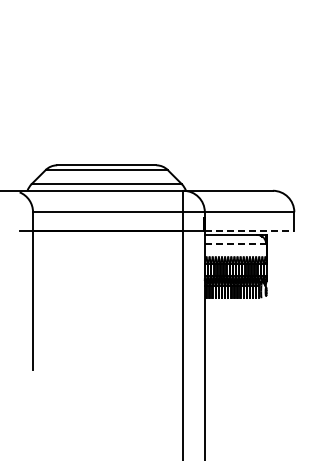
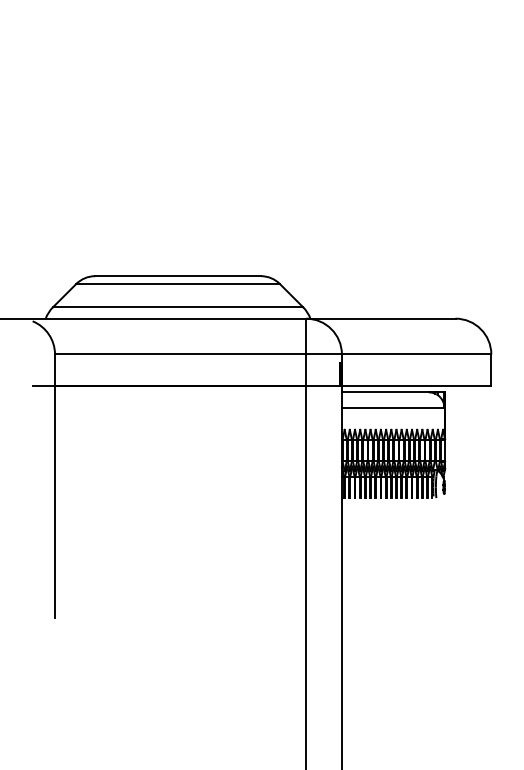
line: (249, 230) -> (416, 385), dashed -> solid
line: (235, 244) -> (393, 408), dashed -> solid

